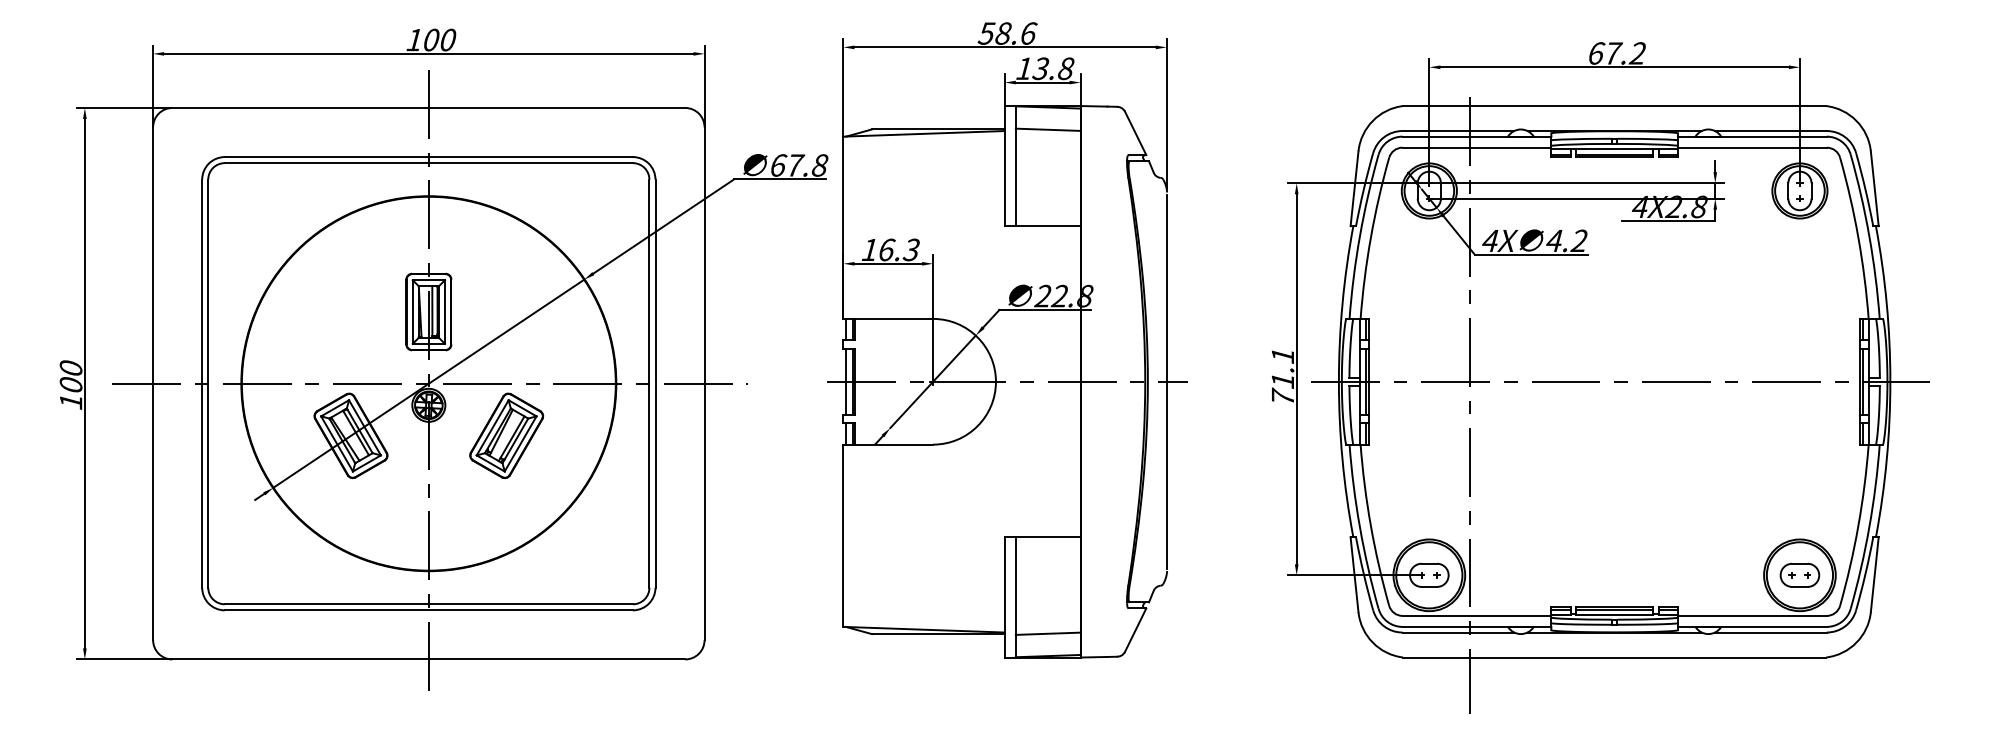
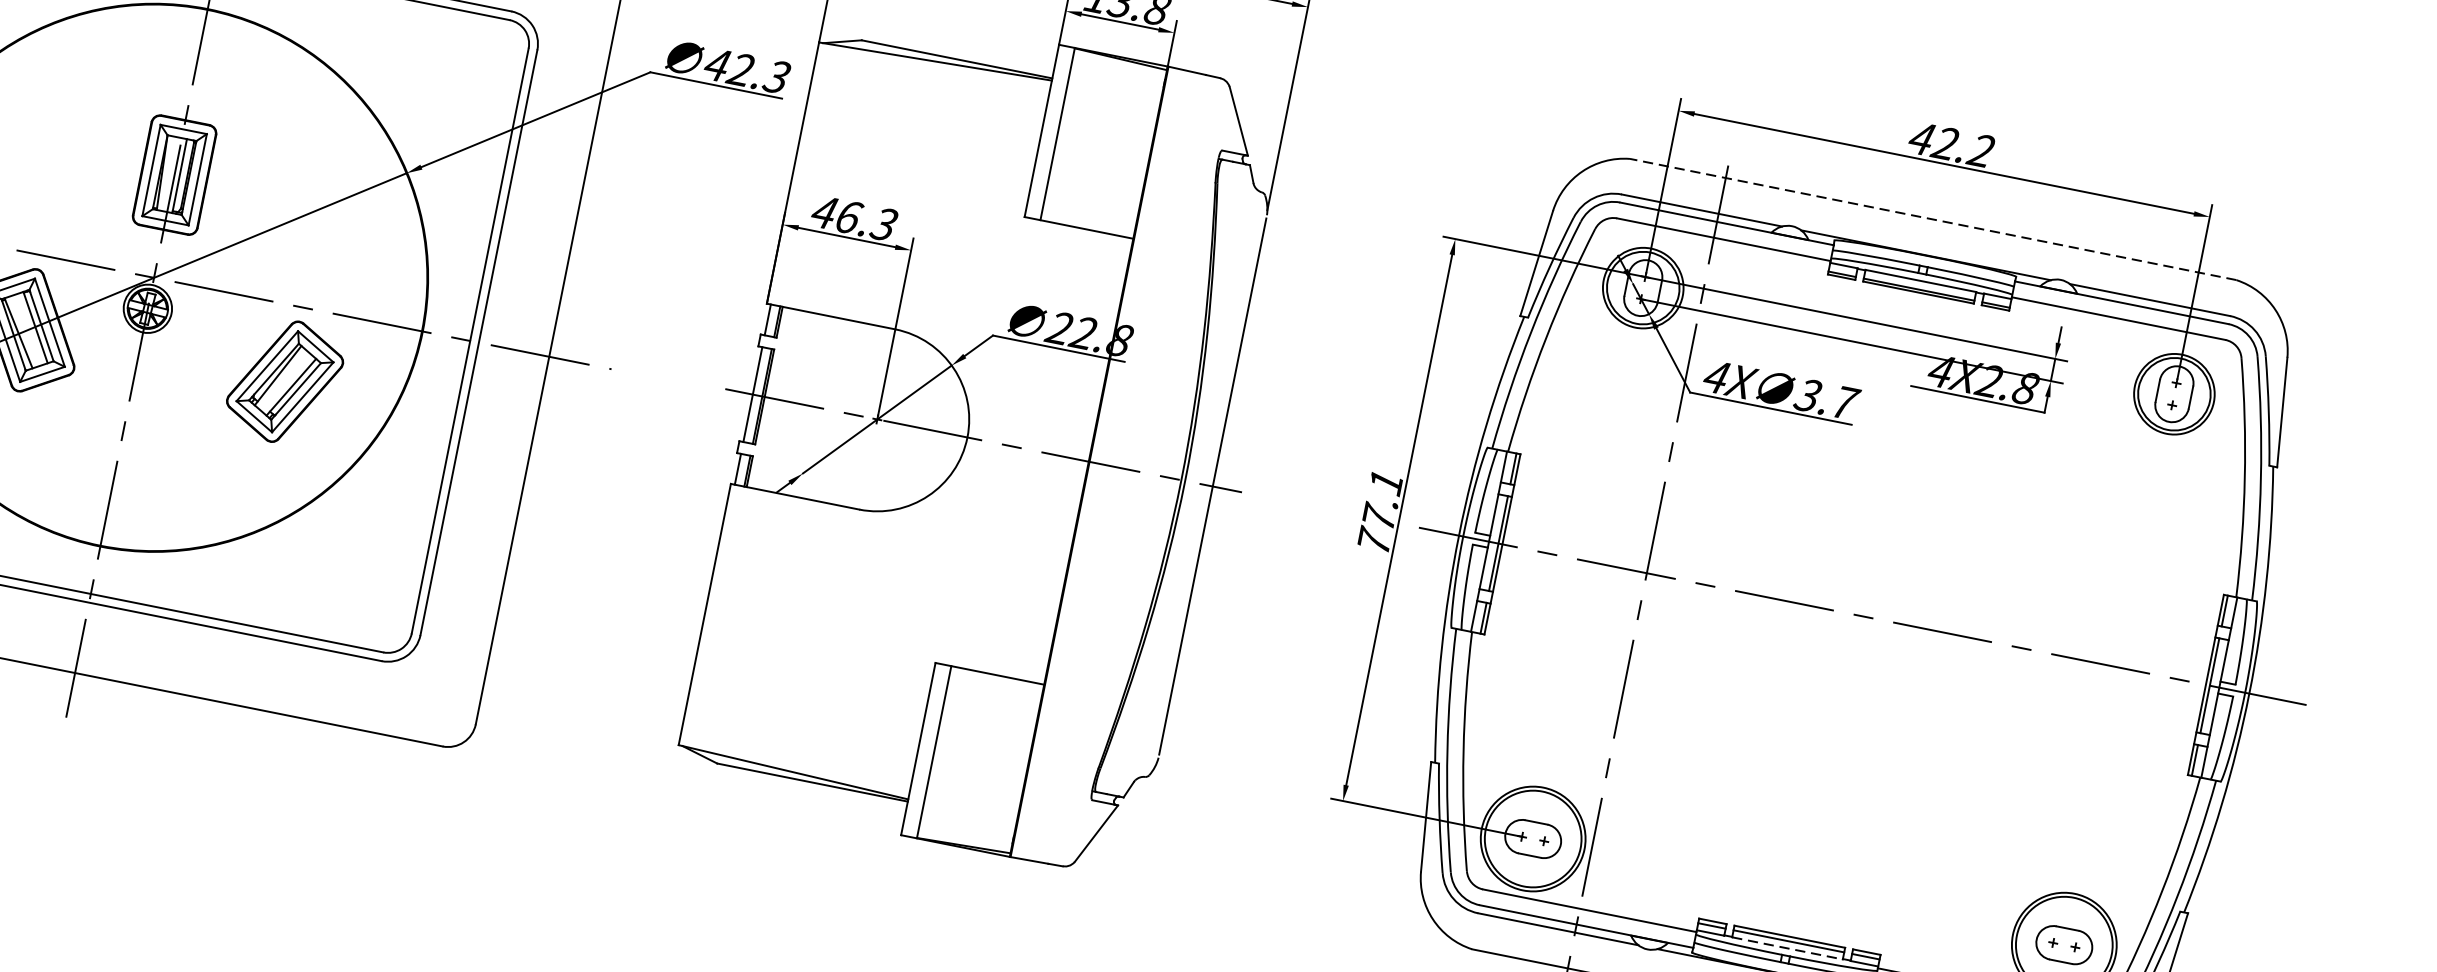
text: (1605, 53) -> (1935, 141), 67.2 -> 42.2
line: (1614, 106) -> (1932, 220), solid -> dashed
line: (1047, 129) -> (1113, 90), removed
text: (798, 165) -> (746, 70), 67.8 -> 42.3
text: (1567, 240) -> (1827, 398), 4.2 -> 3.7
text: (869, 249) -> (824, 211), 16.3 -> 46.3
text: (1282, 379) -> (1378, 516), 71.1 -> 77.1
part: (506, 435) -> (284, 381), moved
line: (1614, 614) -> (1787, 948), solid -> dashed
line: (1047, 633) -> (969, 813), removed

